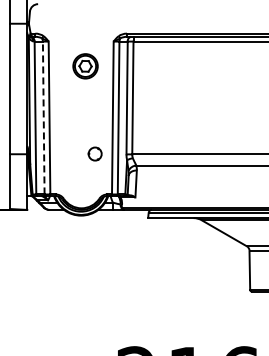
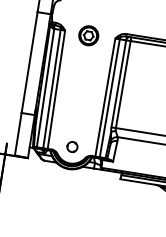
part: (85, 66) -> (88, 35), moved
line: (43, 117) -> (51, 88), dashed -> solid
circle: (94, 153) -> (71, 146), moved

